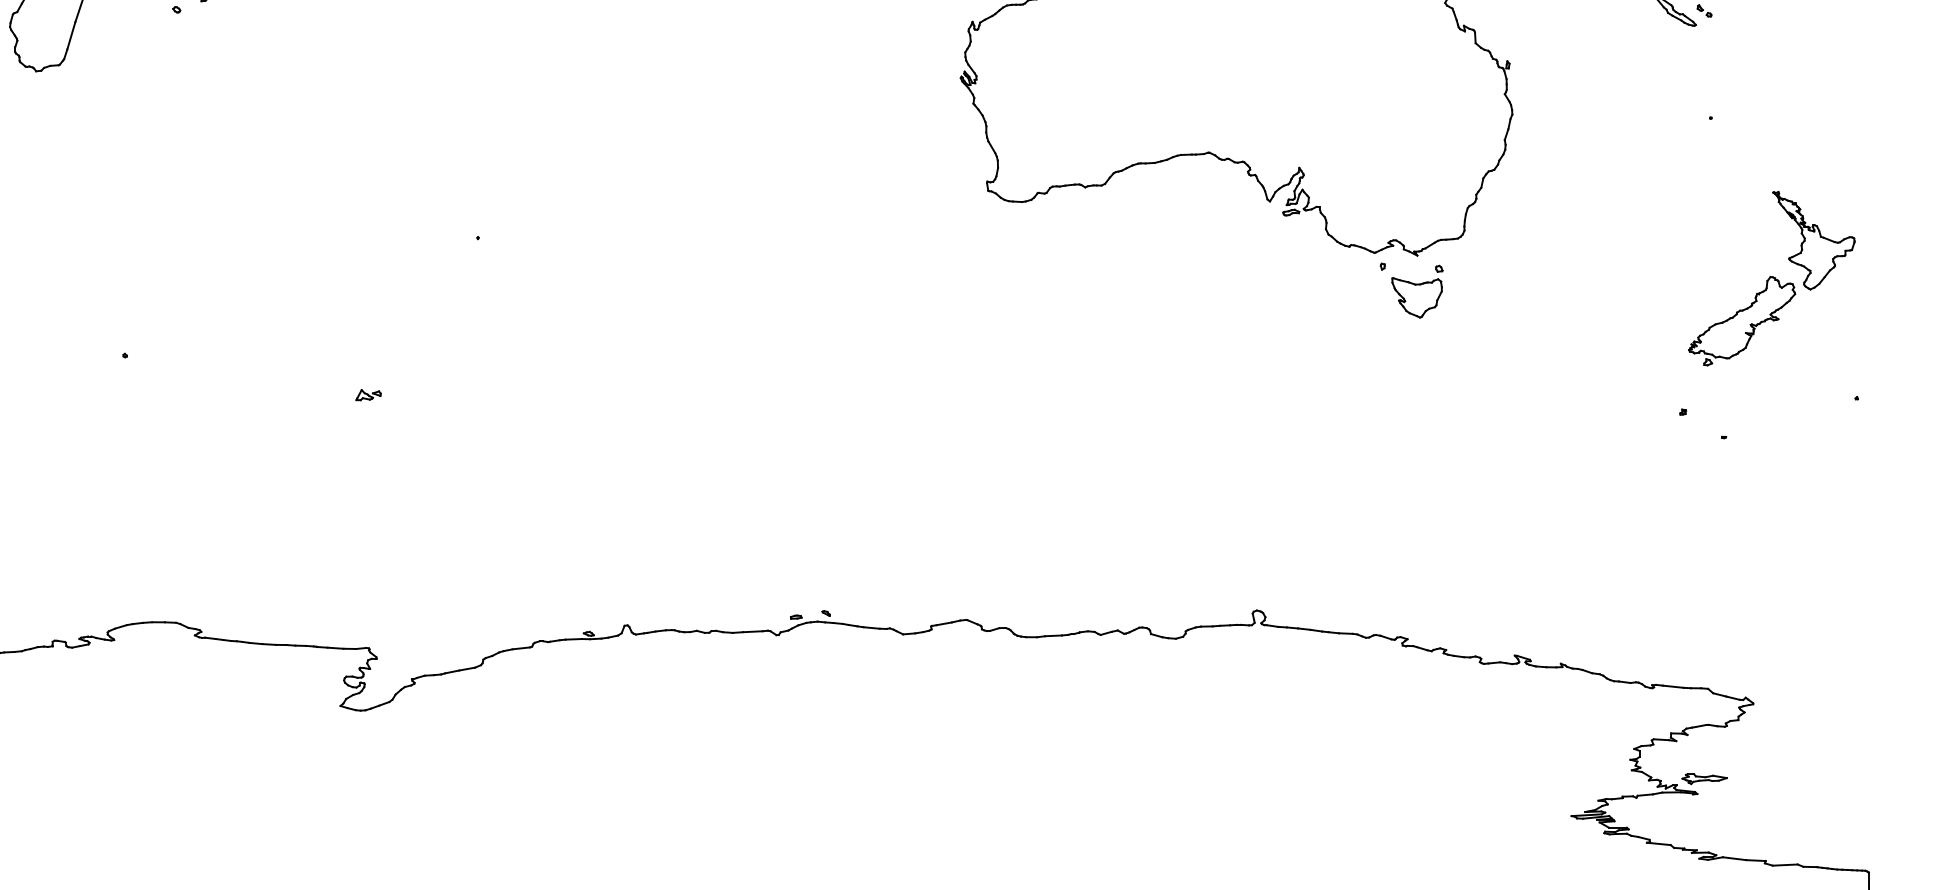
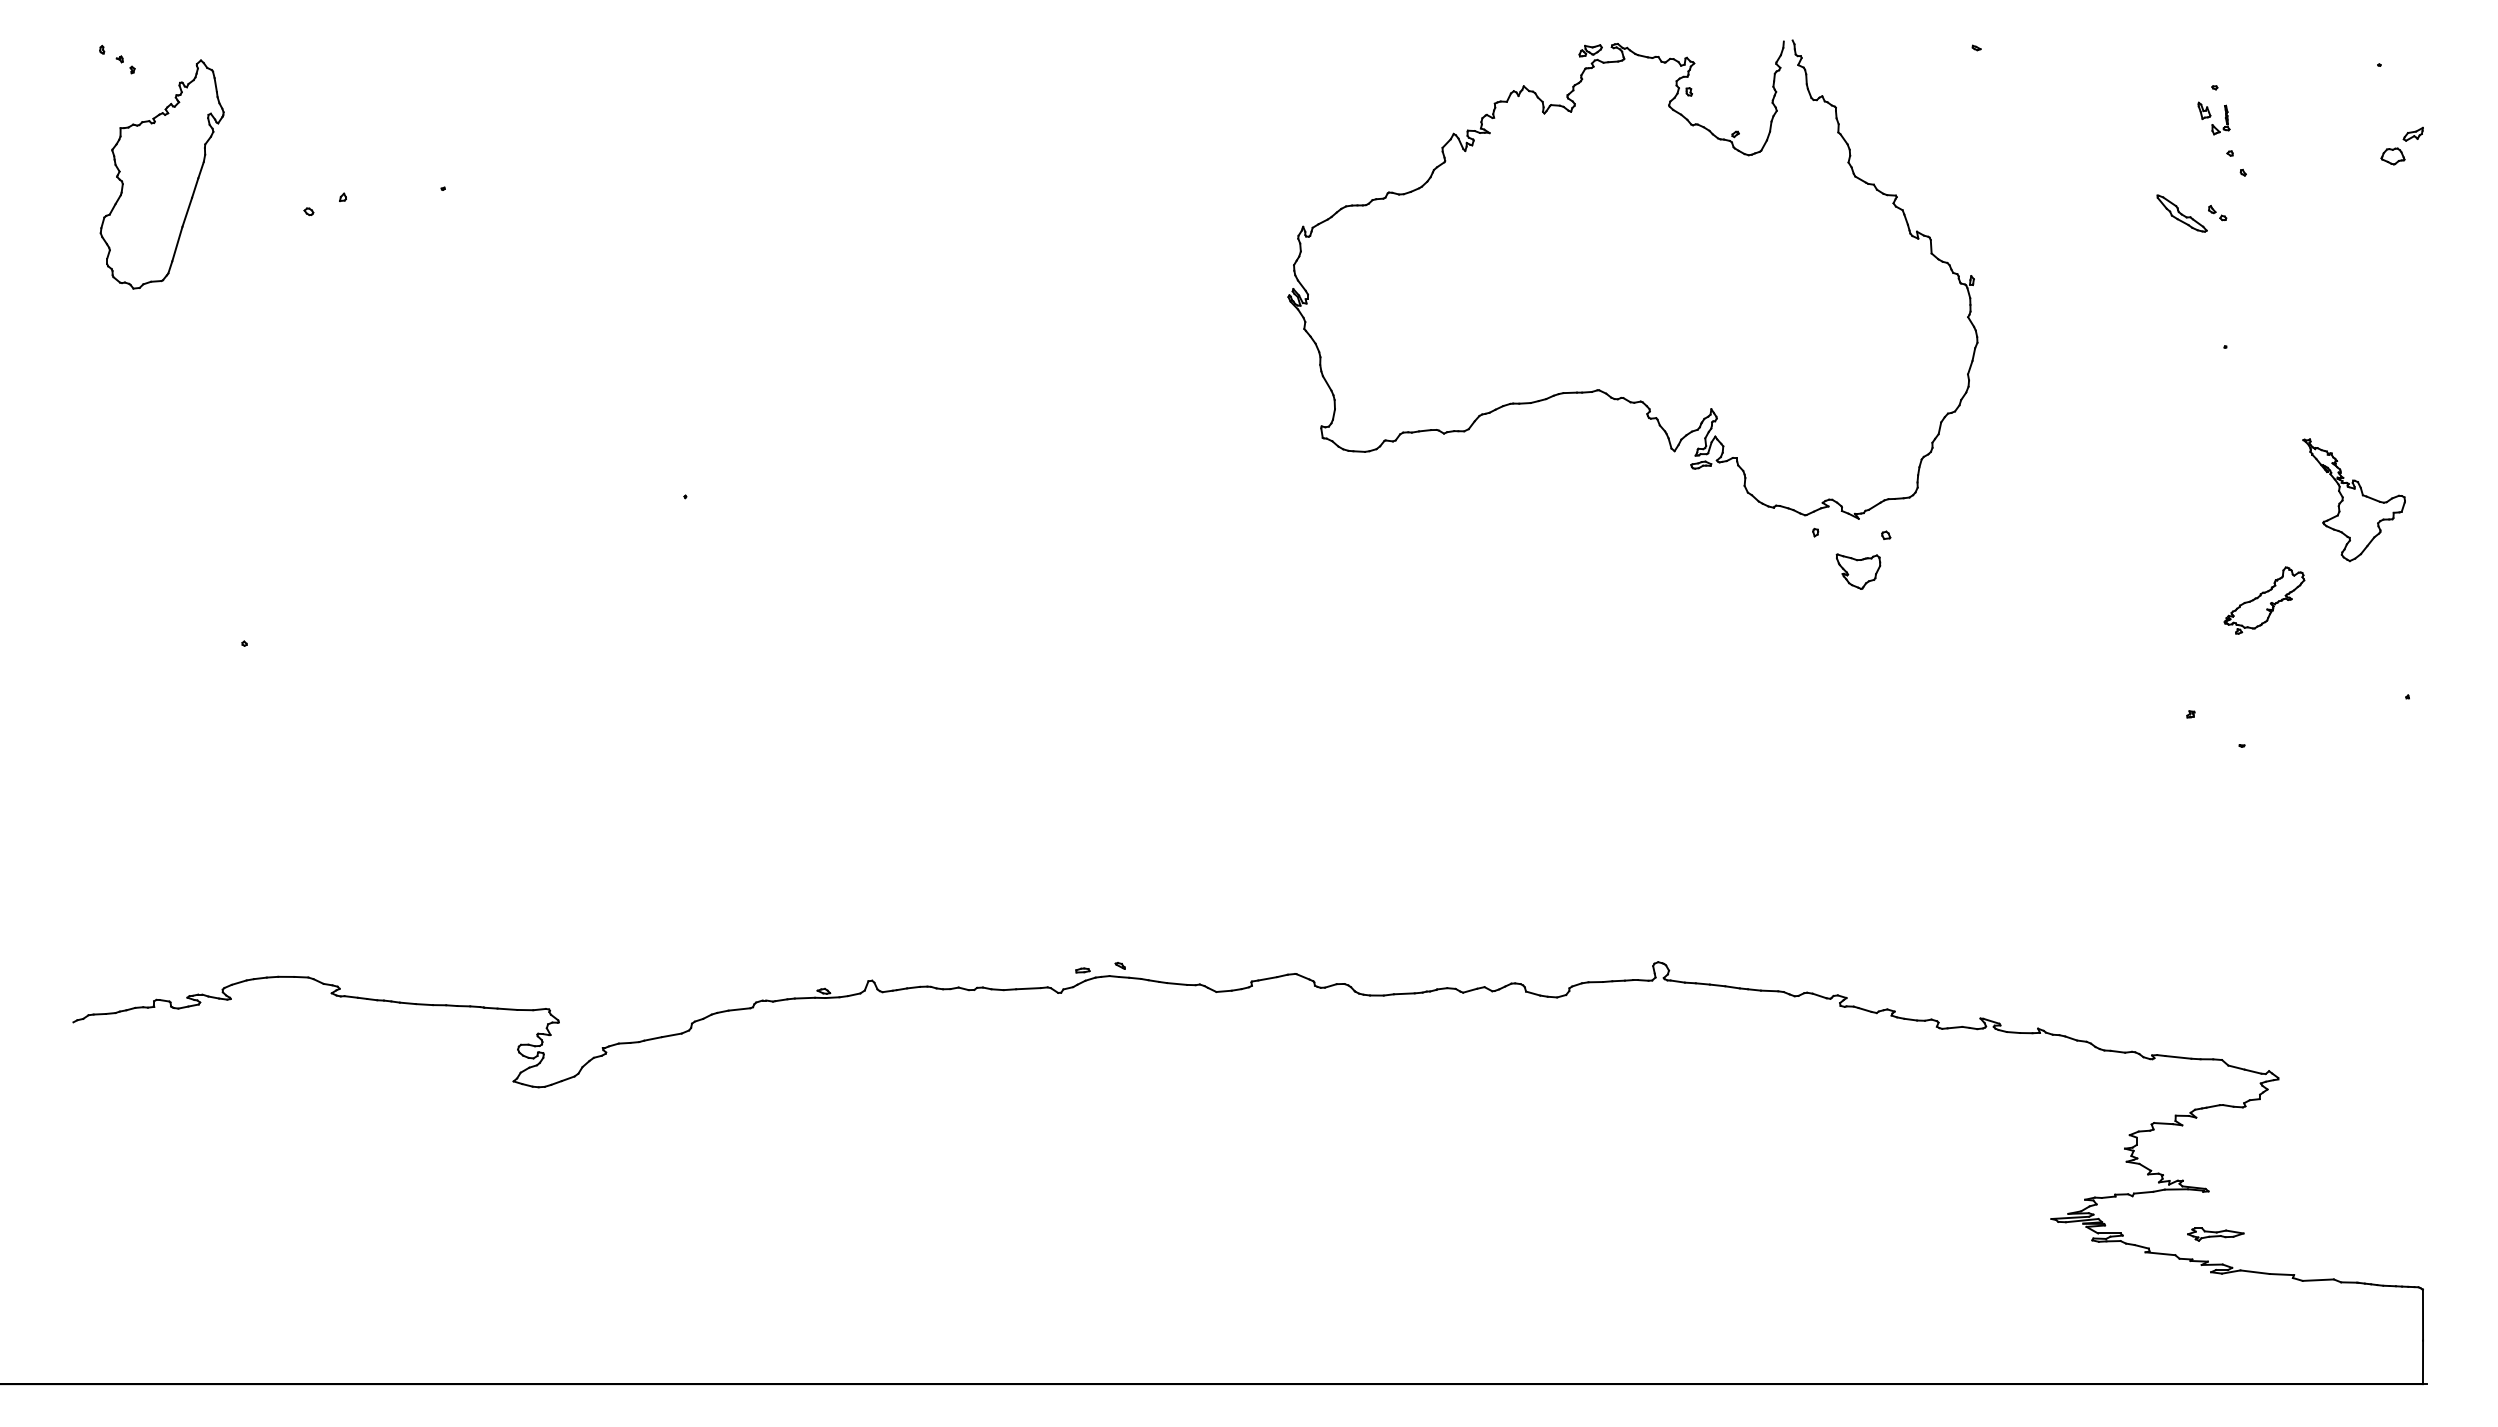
part: (1417, 297) -> (1858, 571), size x0.7
part: (1742, 321) -> (2264, 600), size x0.6
part: (368, 394) -> (548, 692), removed
part: (1704, 778) -> (2215, 1234), moved

